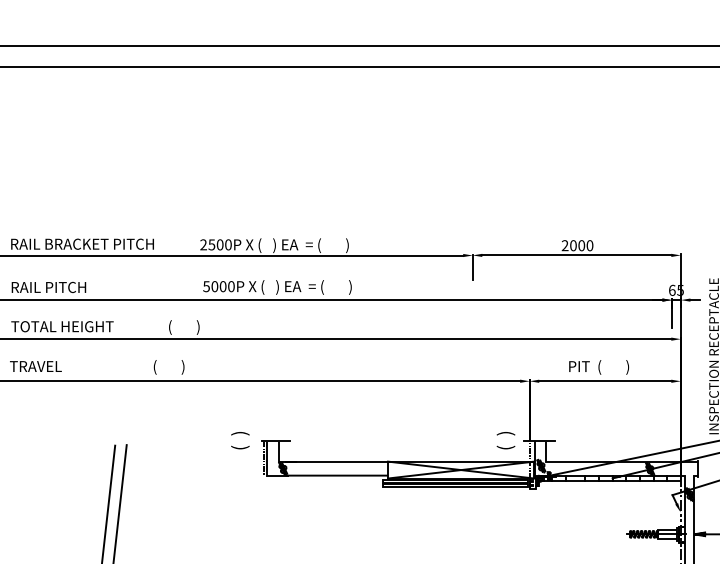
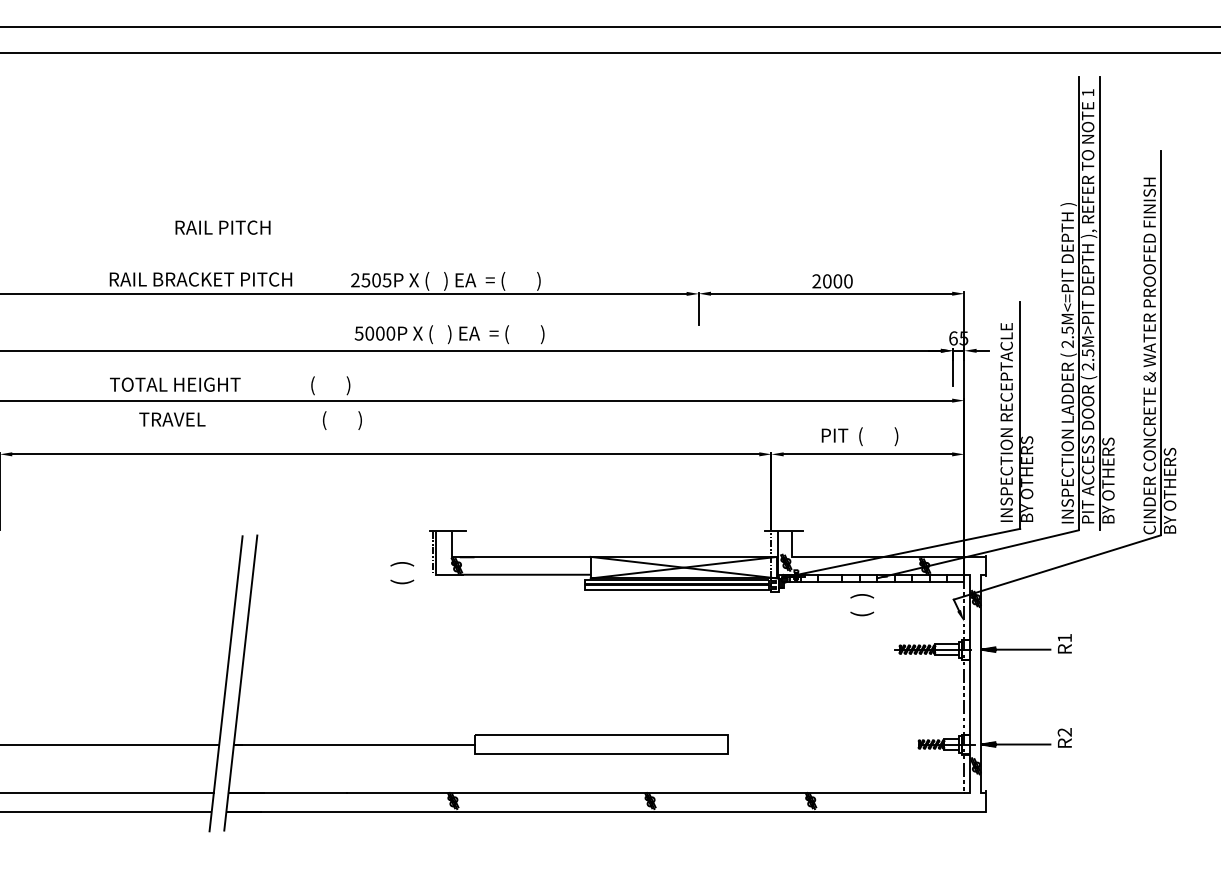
text: (227, 245) -> (386, 280), 2500P -> 2505P
text: (48, 287) -> (222, 227), moved
text: (97, 367) -> (250, 420), moved
text: (240, 440) -> (402, 573), moved
text: (506, 440) -> (862, 605), moved

